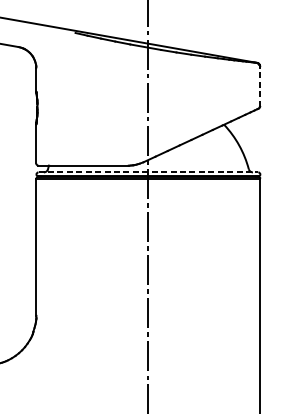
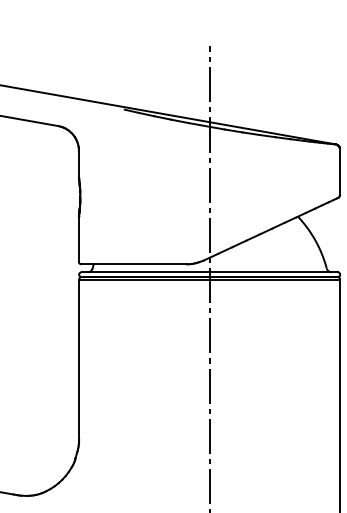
line: (260, 86) -> (340, 171), dashed -> solid
line: (149, 172) -> (210, 272), dashed -> solid

